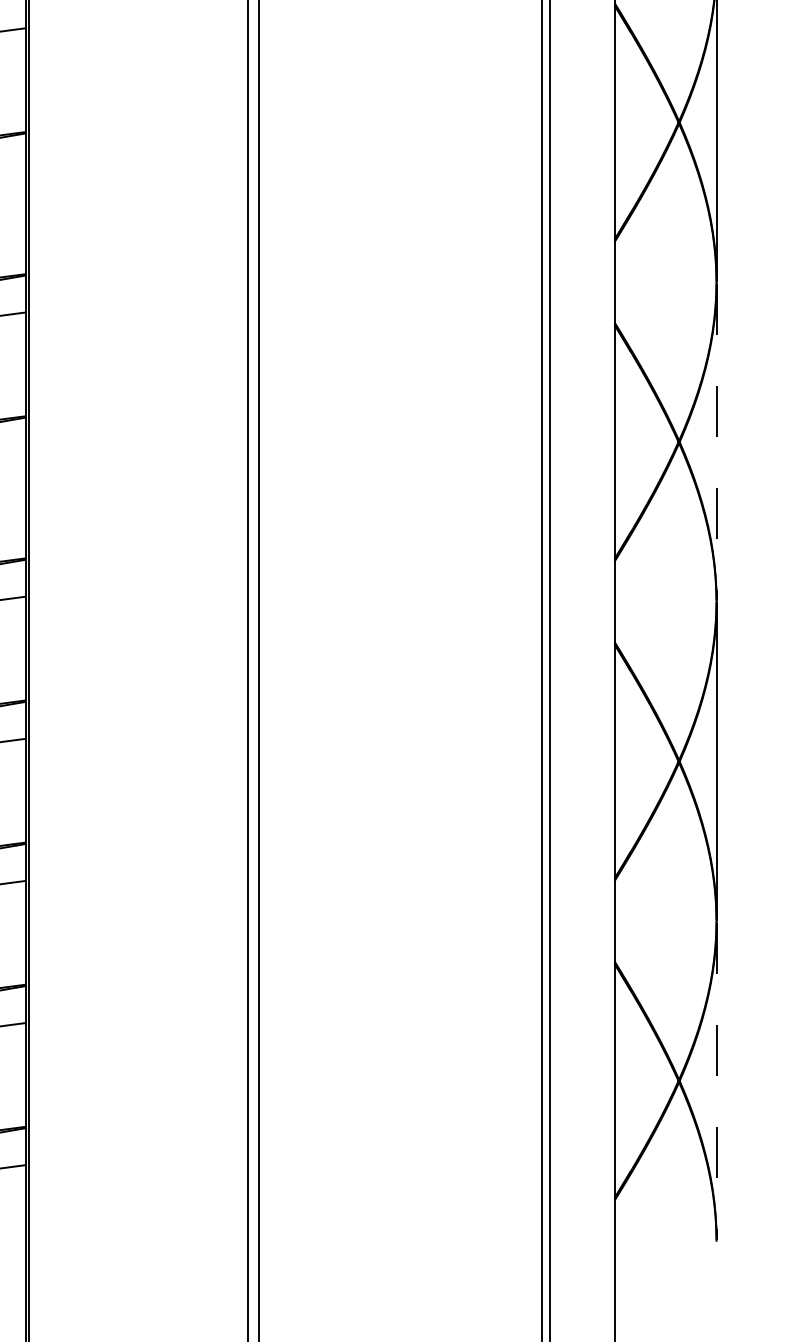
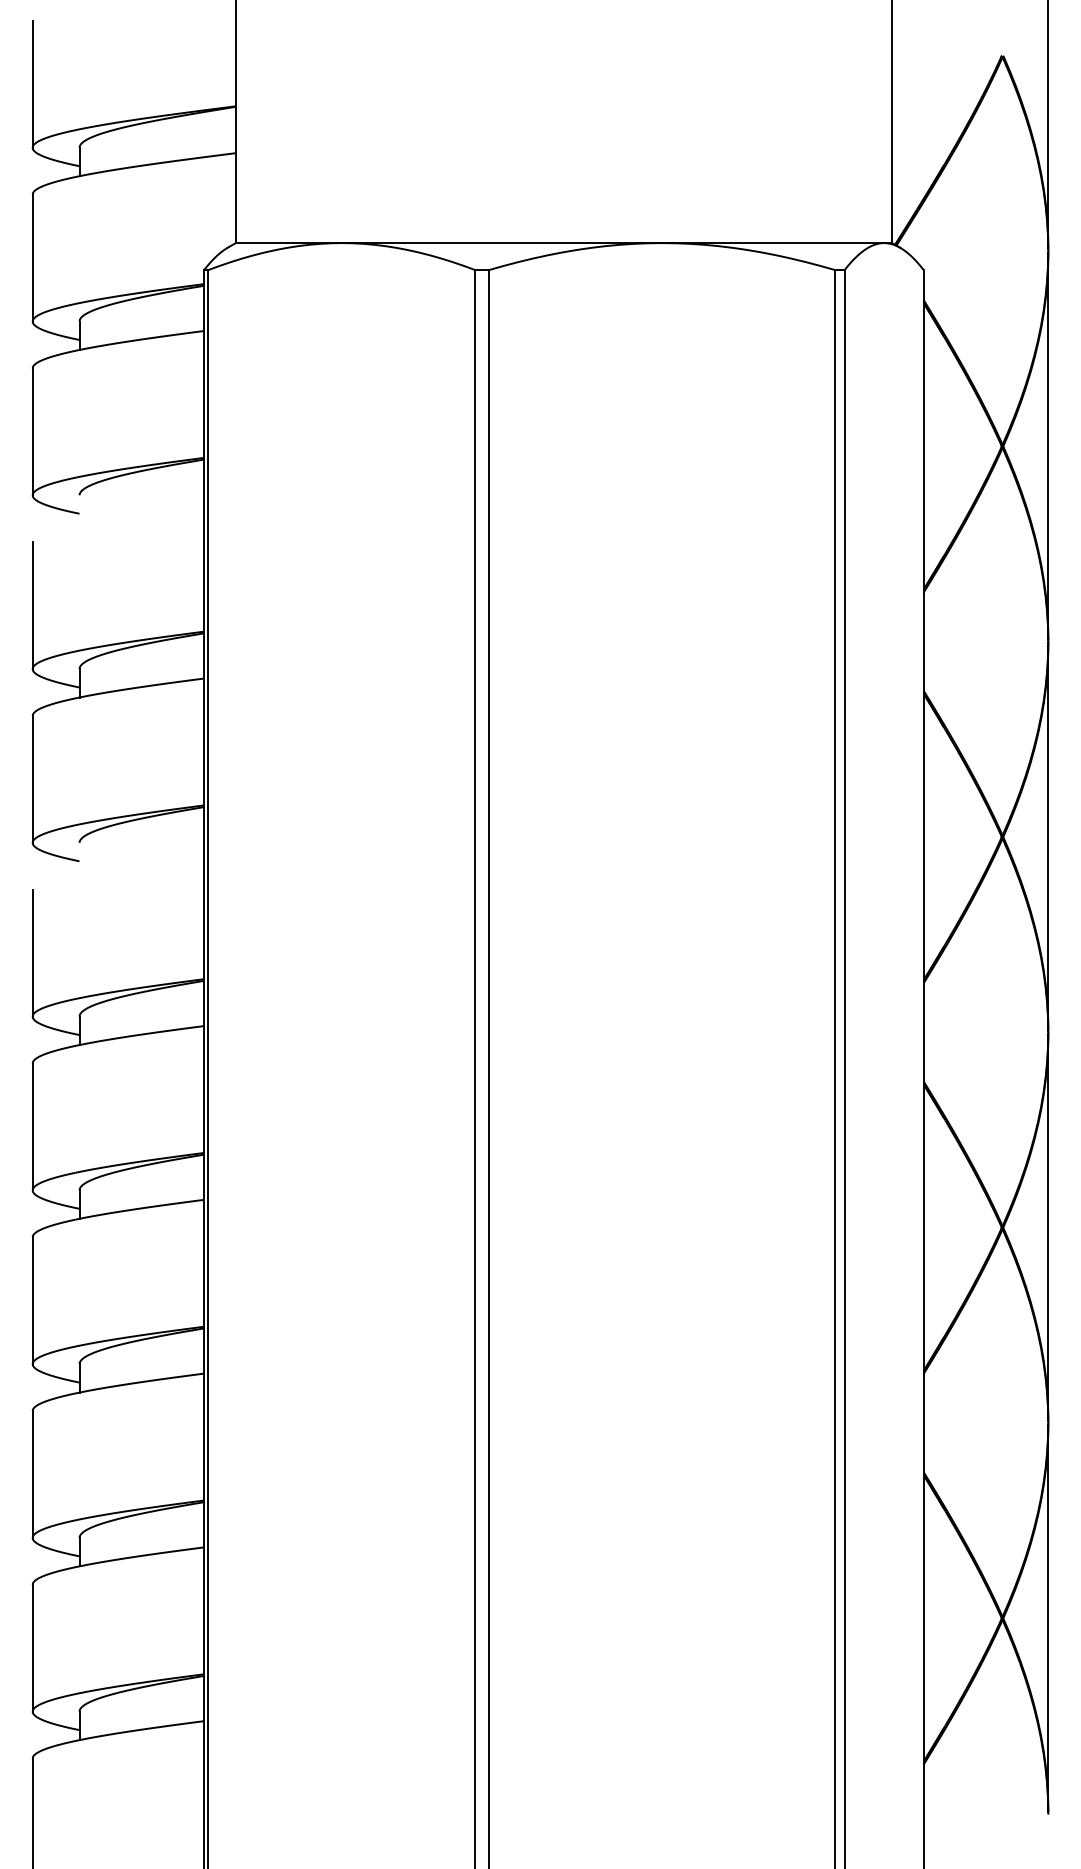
line: (716, 442) -> (1048, 837), dashed -> solid
line: (716, 1081) -> (1048, 1618), dashed -> solid

